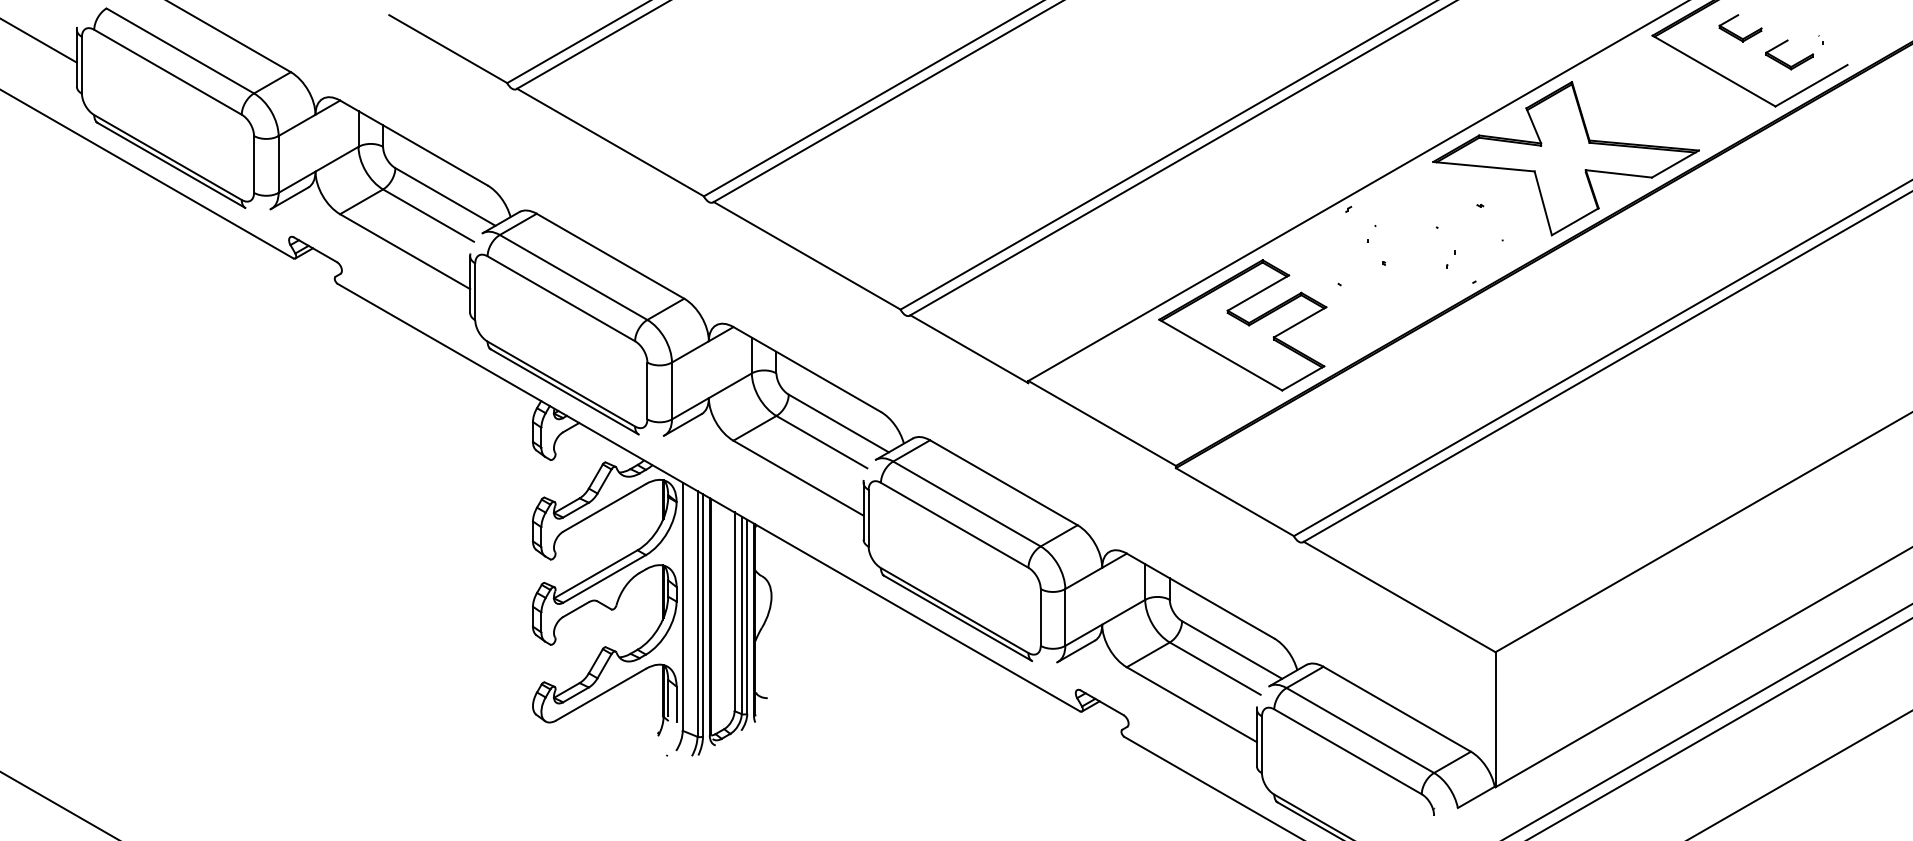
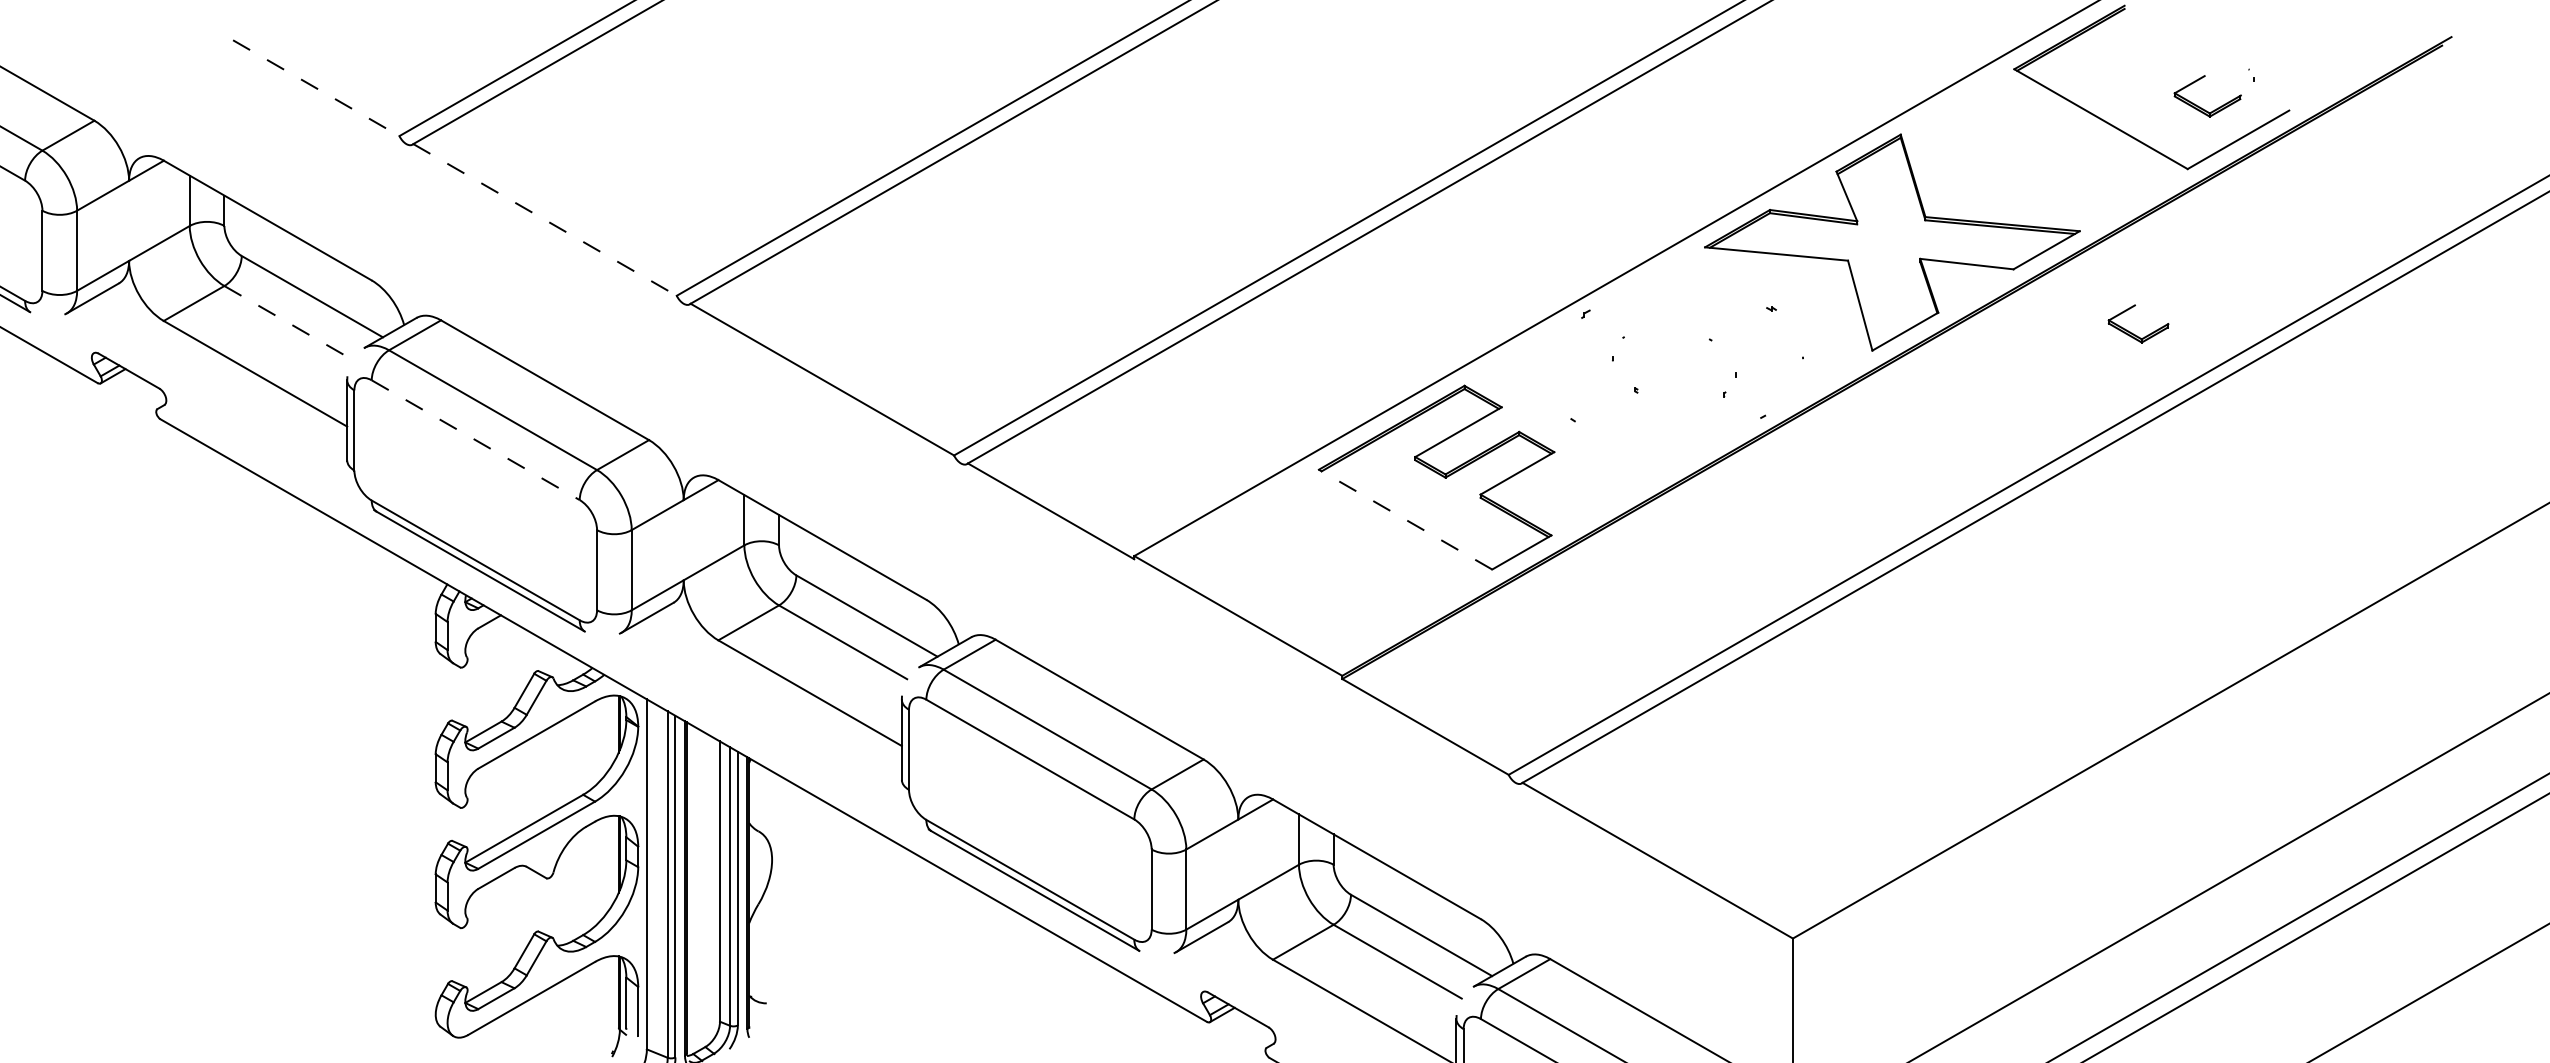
part: (1735, 33) -> (2131, 331), moved
line: (448, 49) -> (316, 88), solid -> dashed
line: (610, 142) -> (545, 219), solid -> dashed
line: (429, 215) -> (289, 322), solid -> dashed
line: (561, 299) -> (475, 441), solid -> dashed
line: (1220, 355) -> (1405, 520), solid -> dashed

